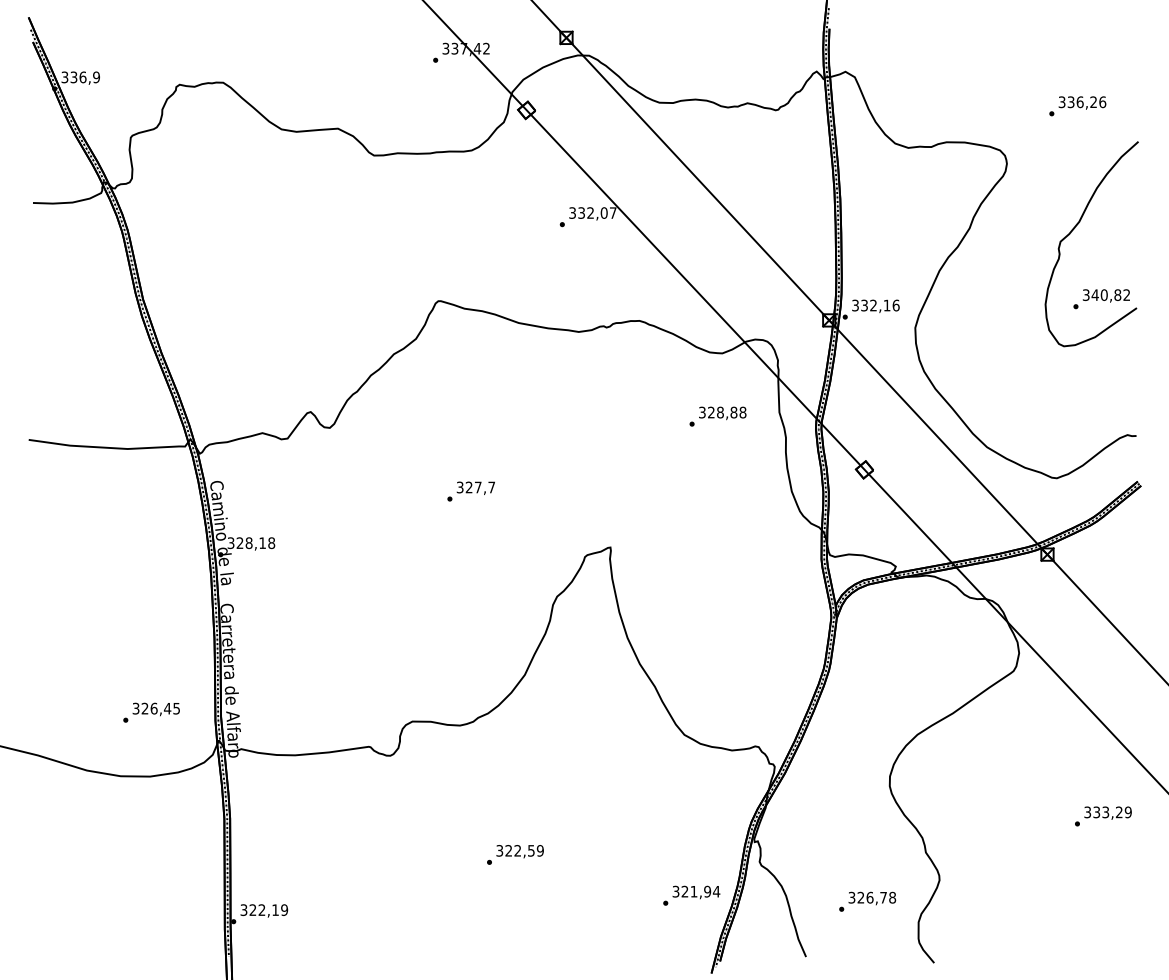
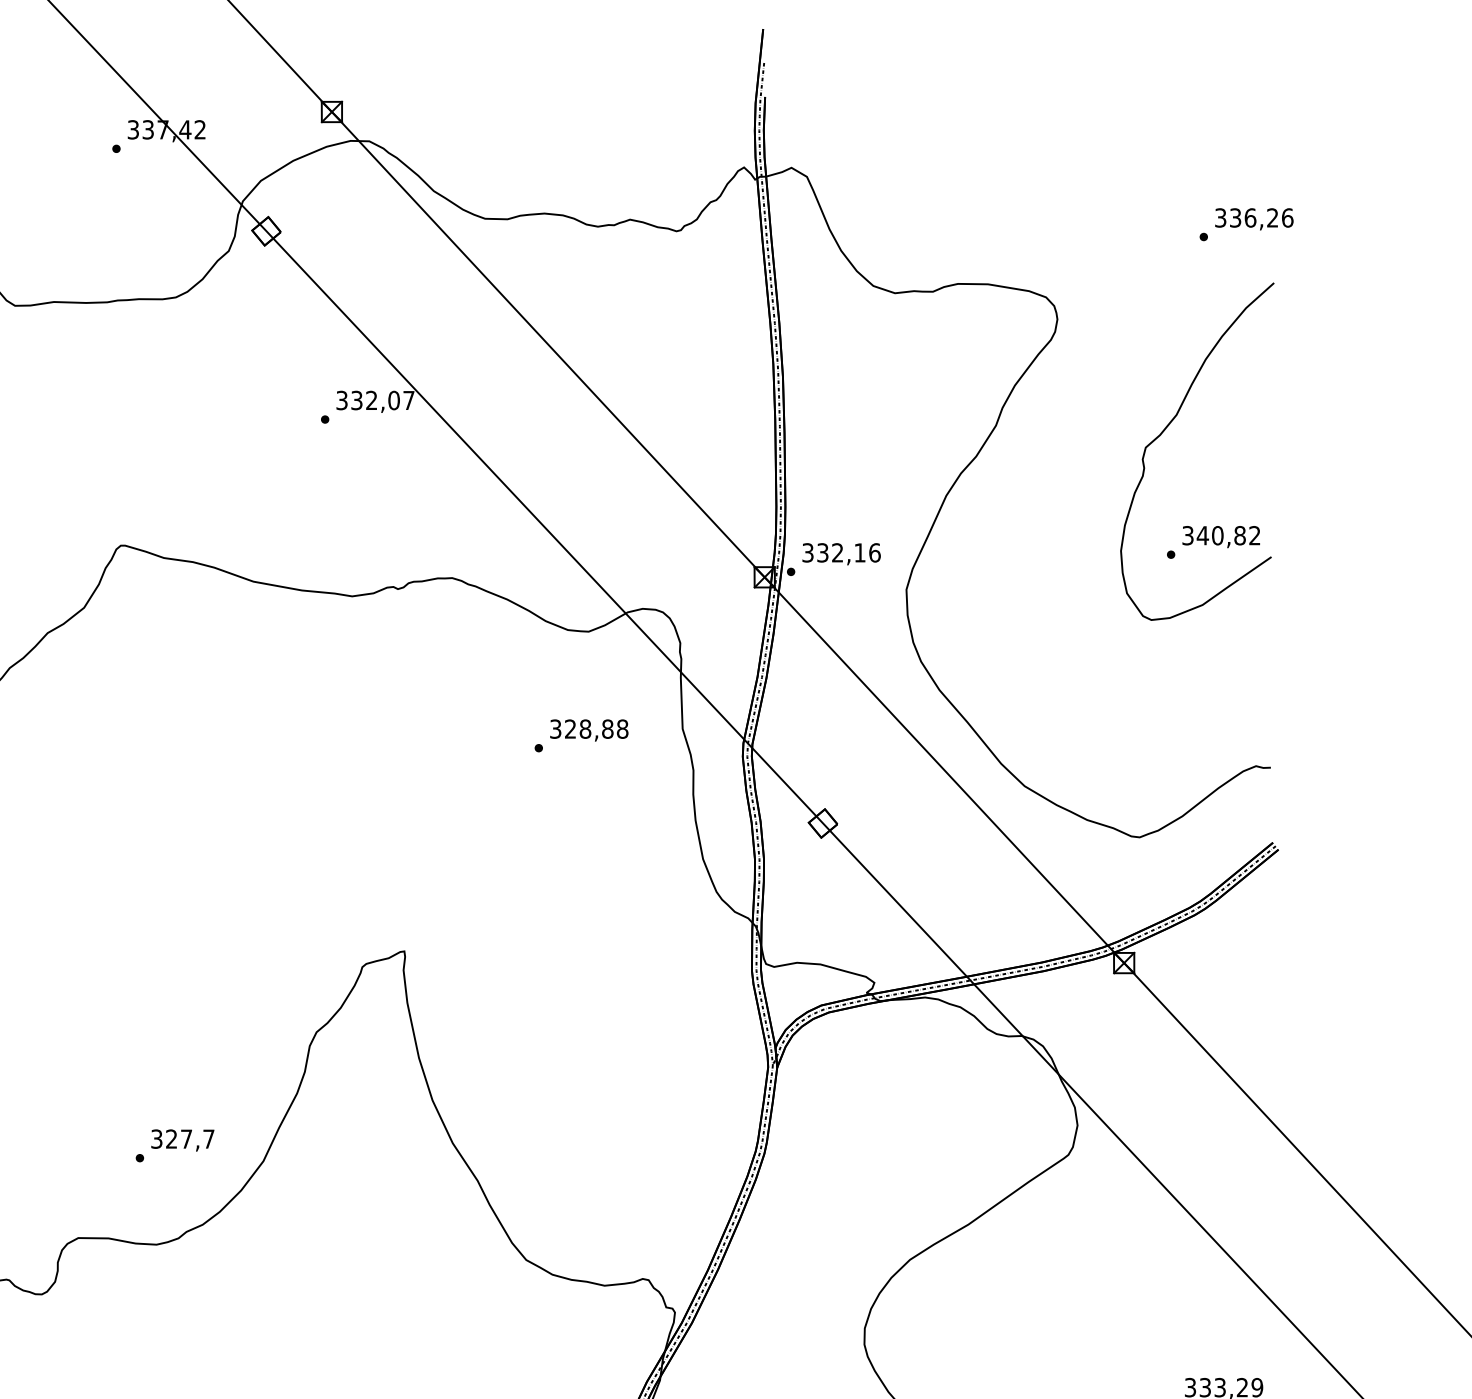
text: (1077, 106) -> (1246, 224), moved
text: (470, 491) -> (173, 1145), moved

